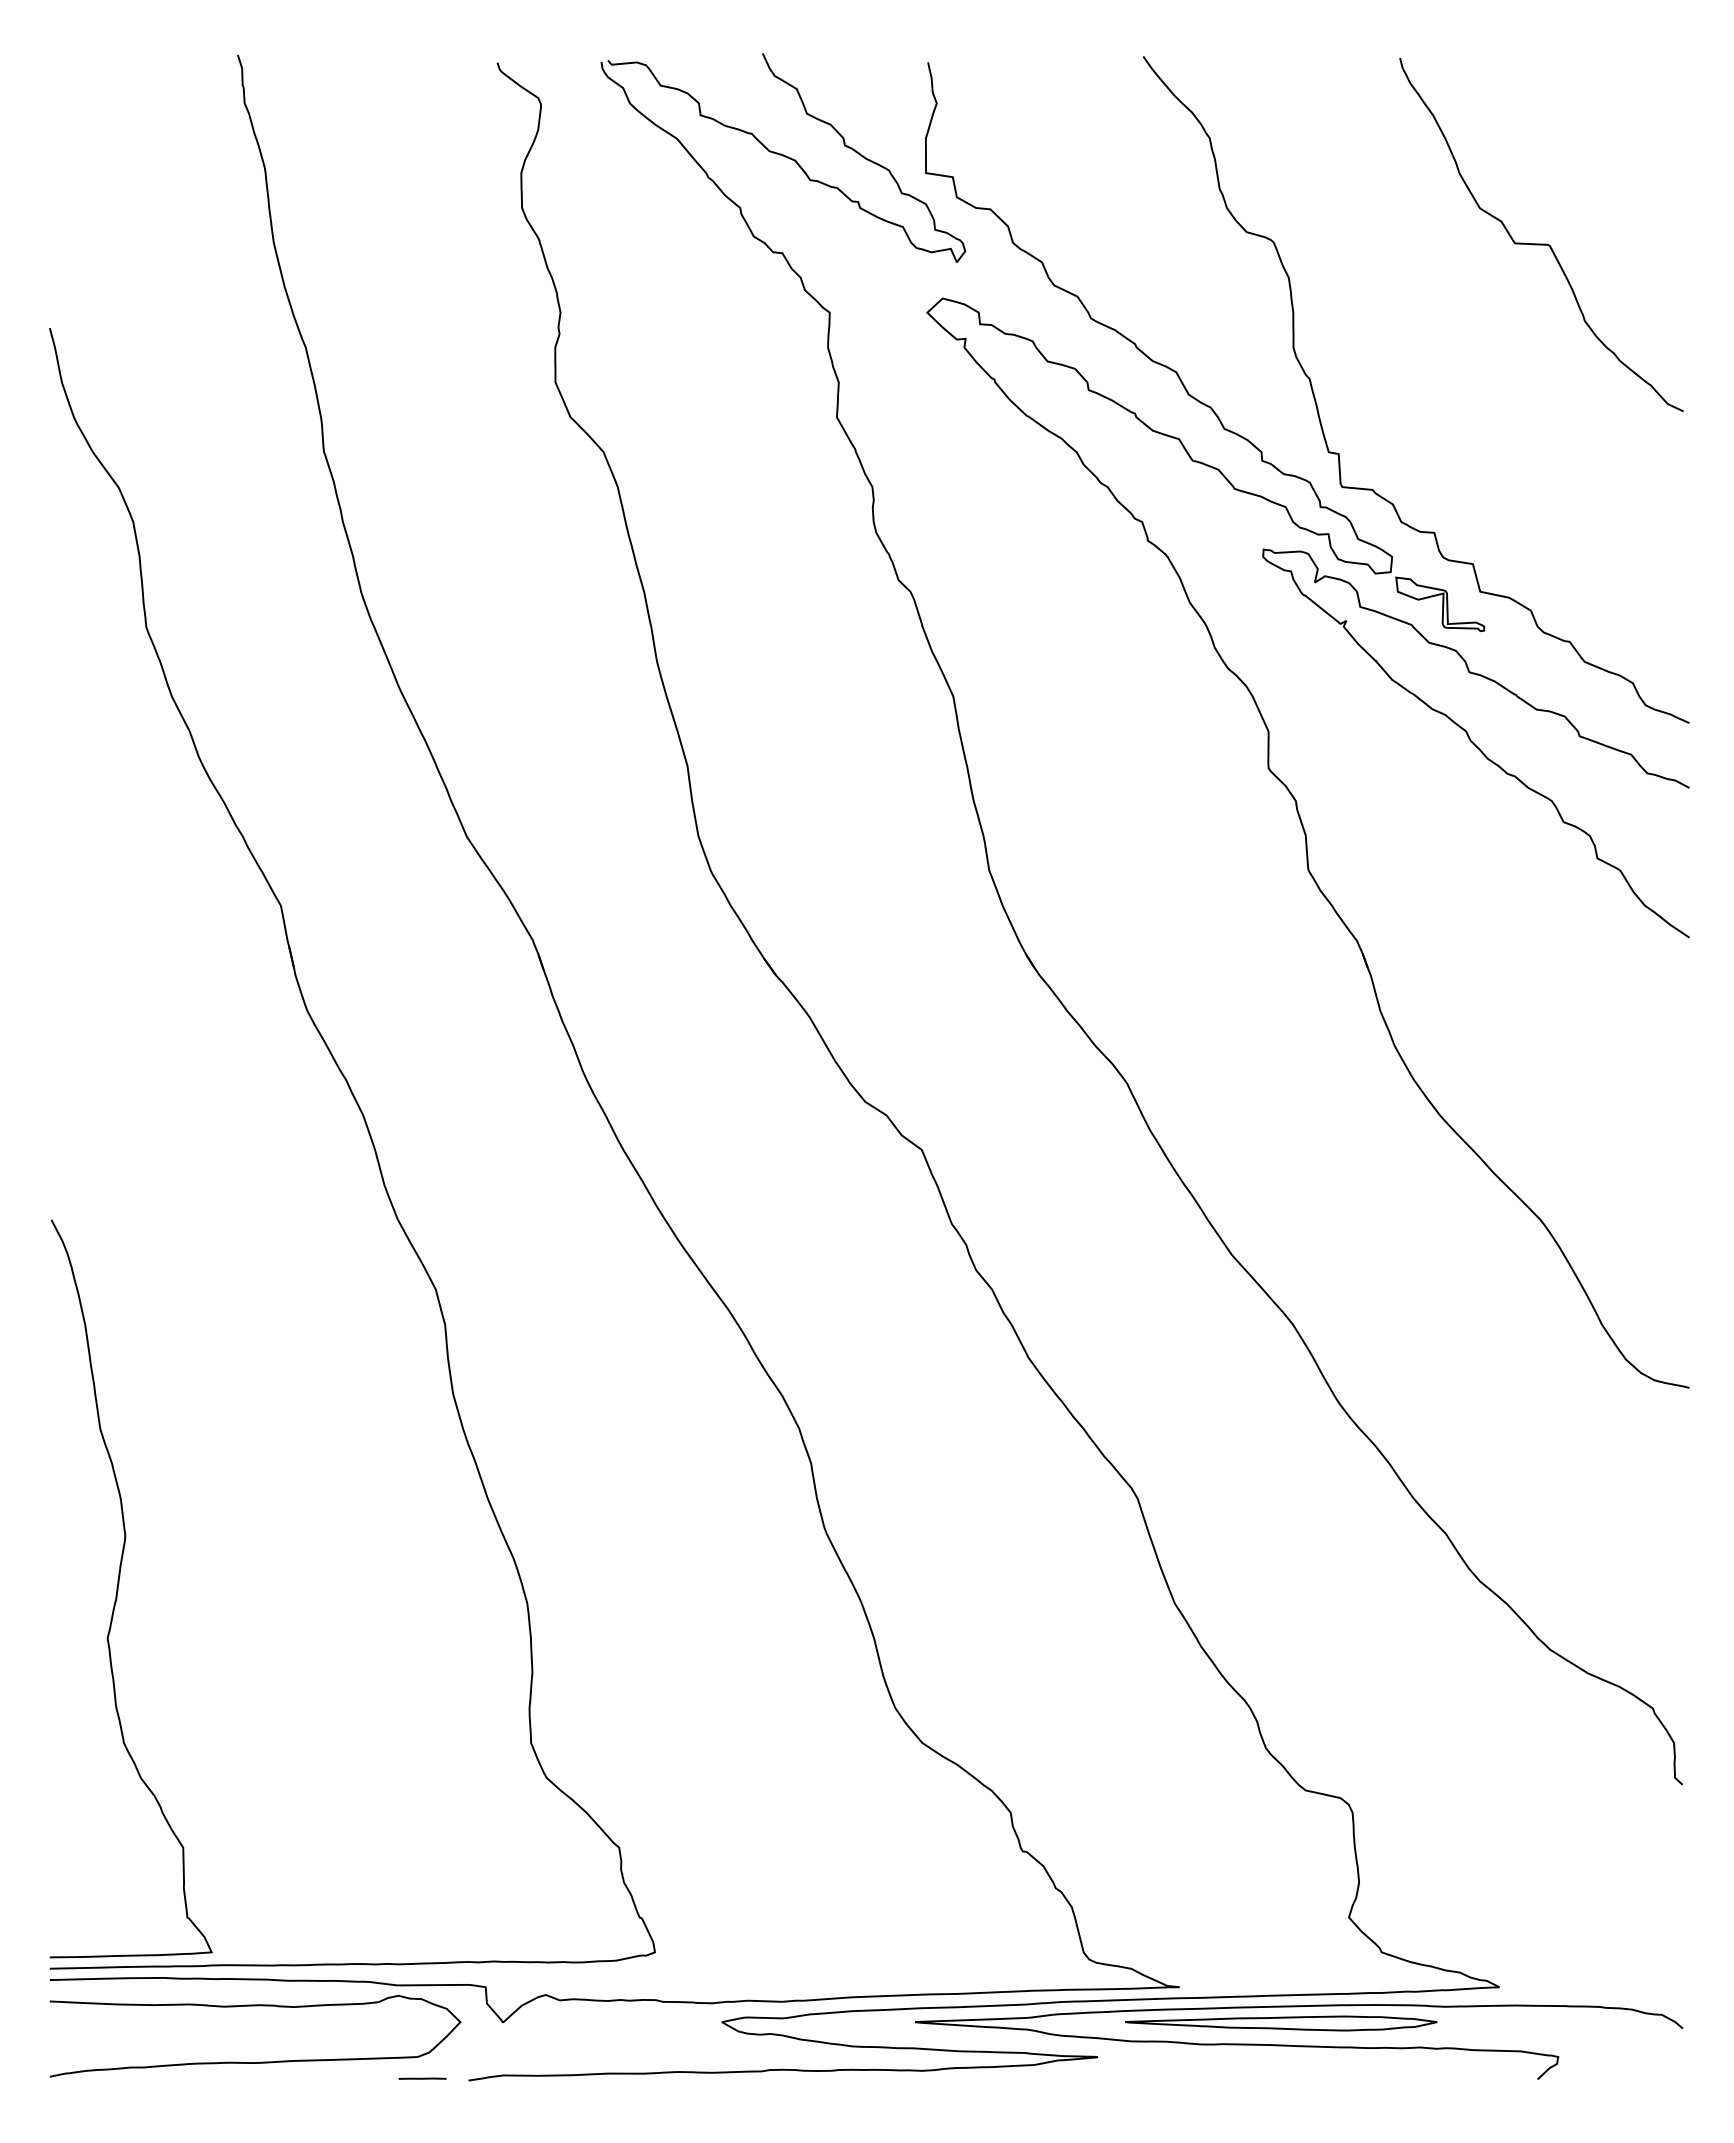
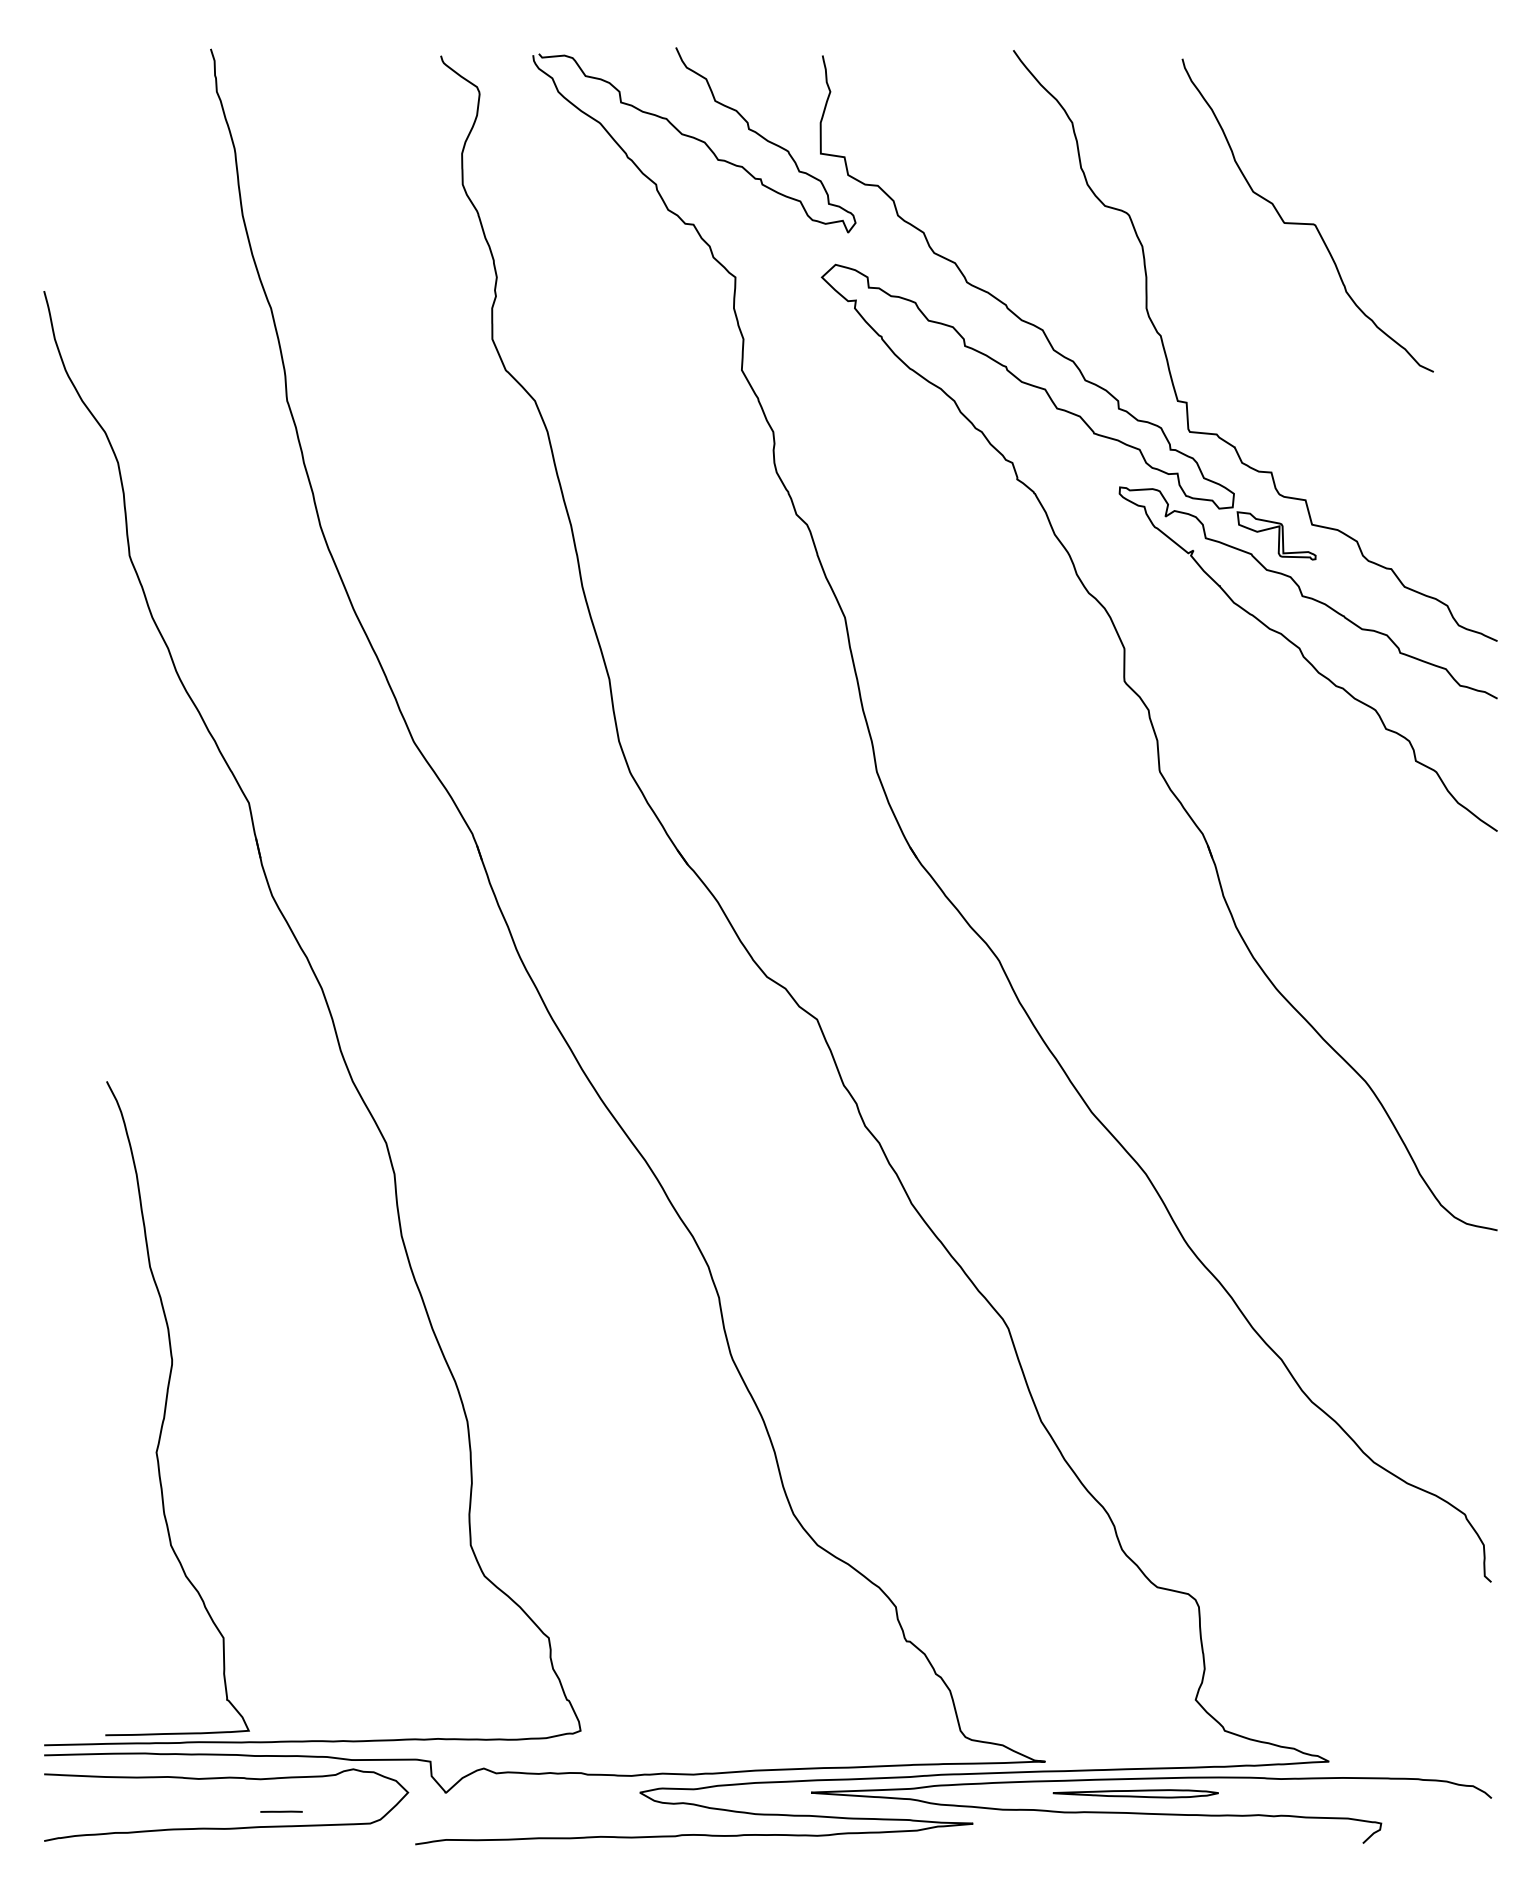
curve: (1541, 243) -> (1307, 223), moved
curve: (118, 1588) -> (166, 1408), moved
part: (1281, 2023) -> (1135, 1793), size x0.6
line: (422, 2078) -> (281, 1811), moved

